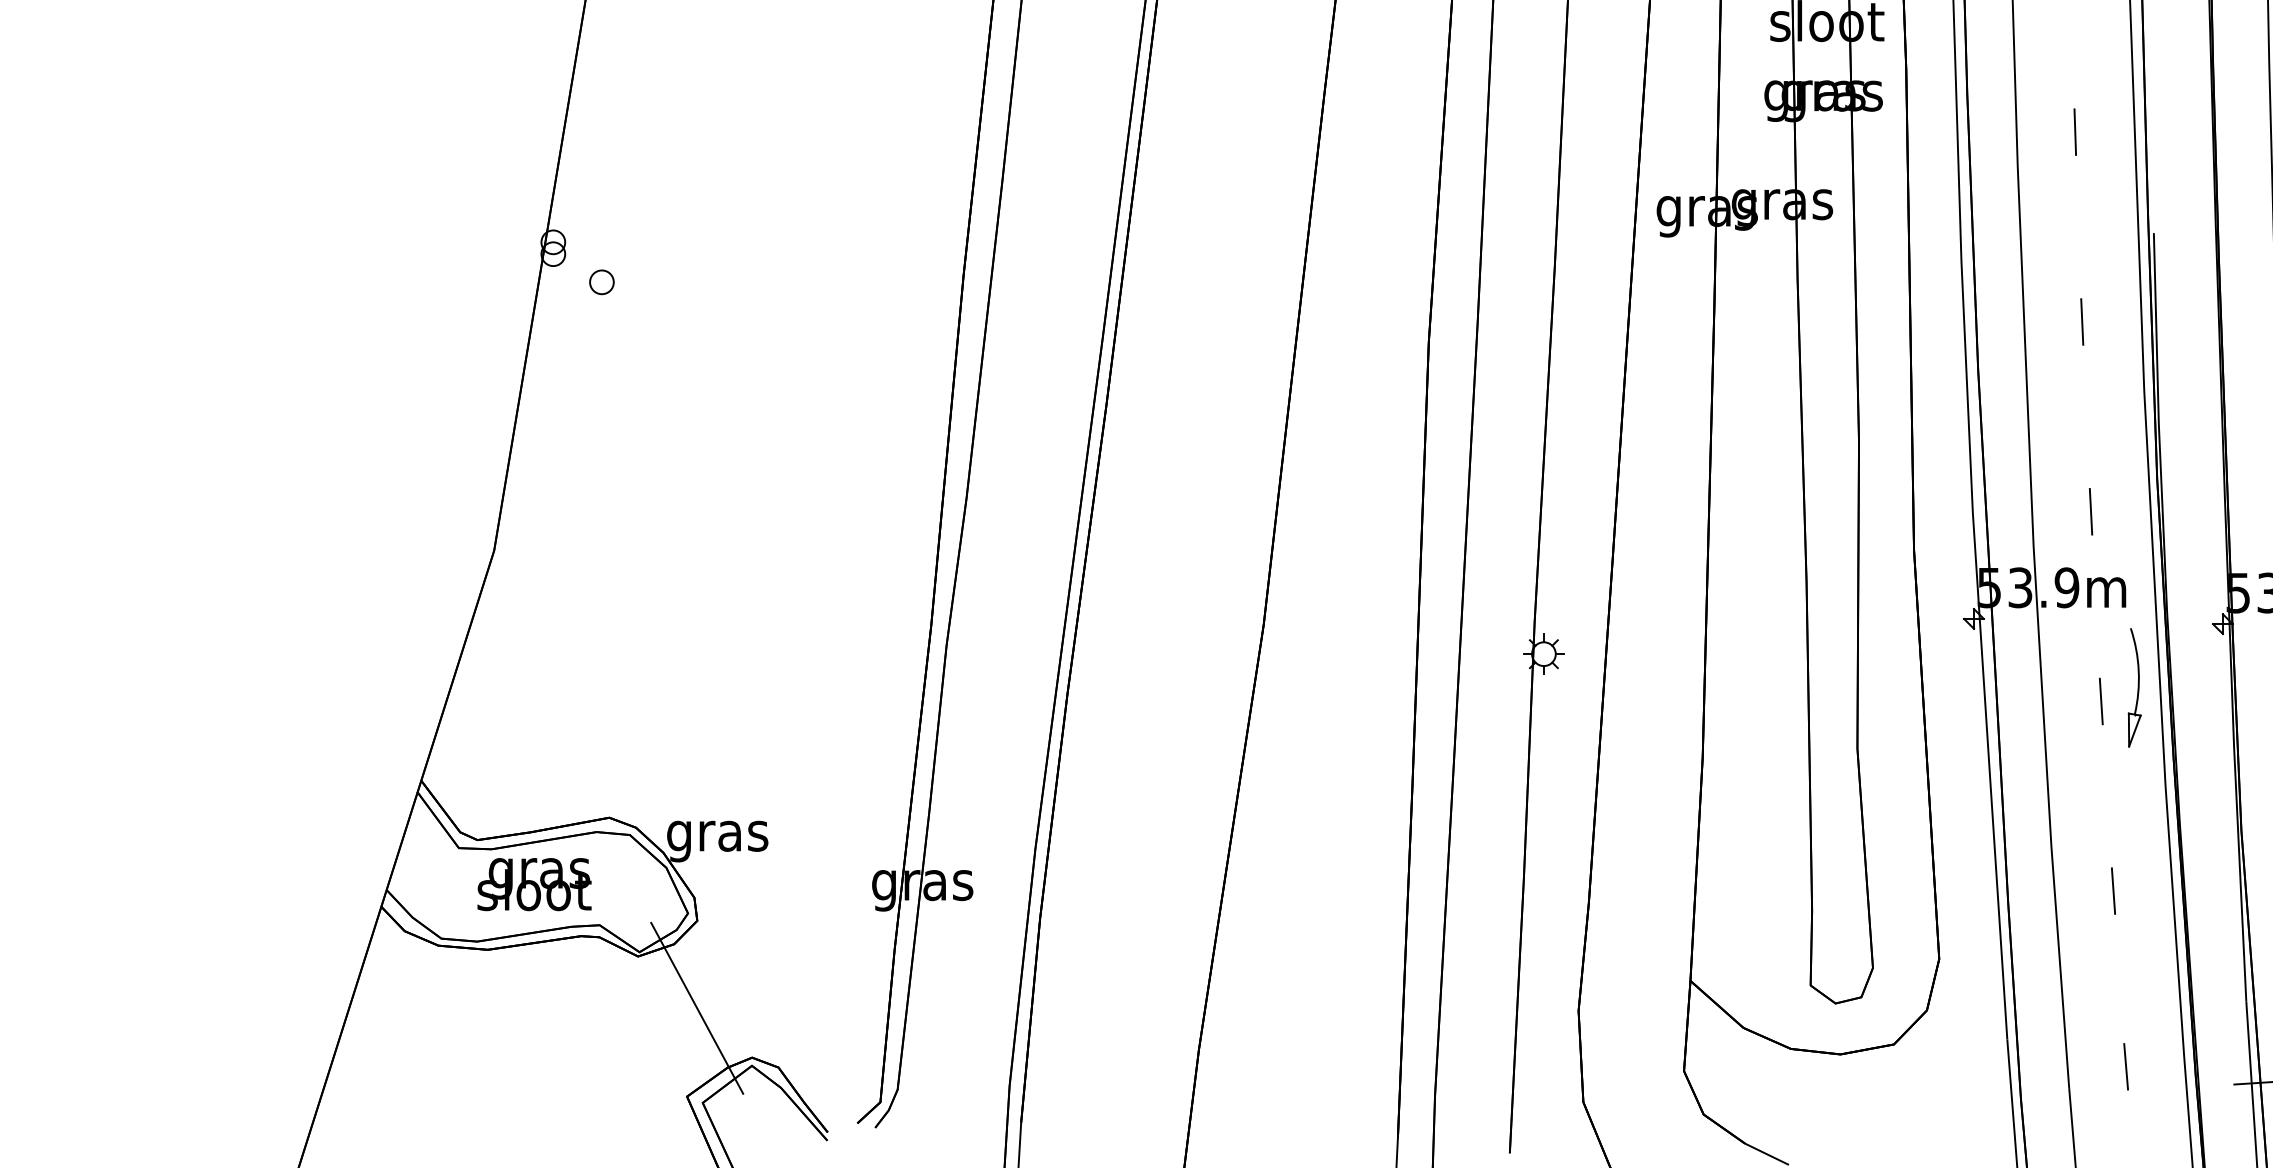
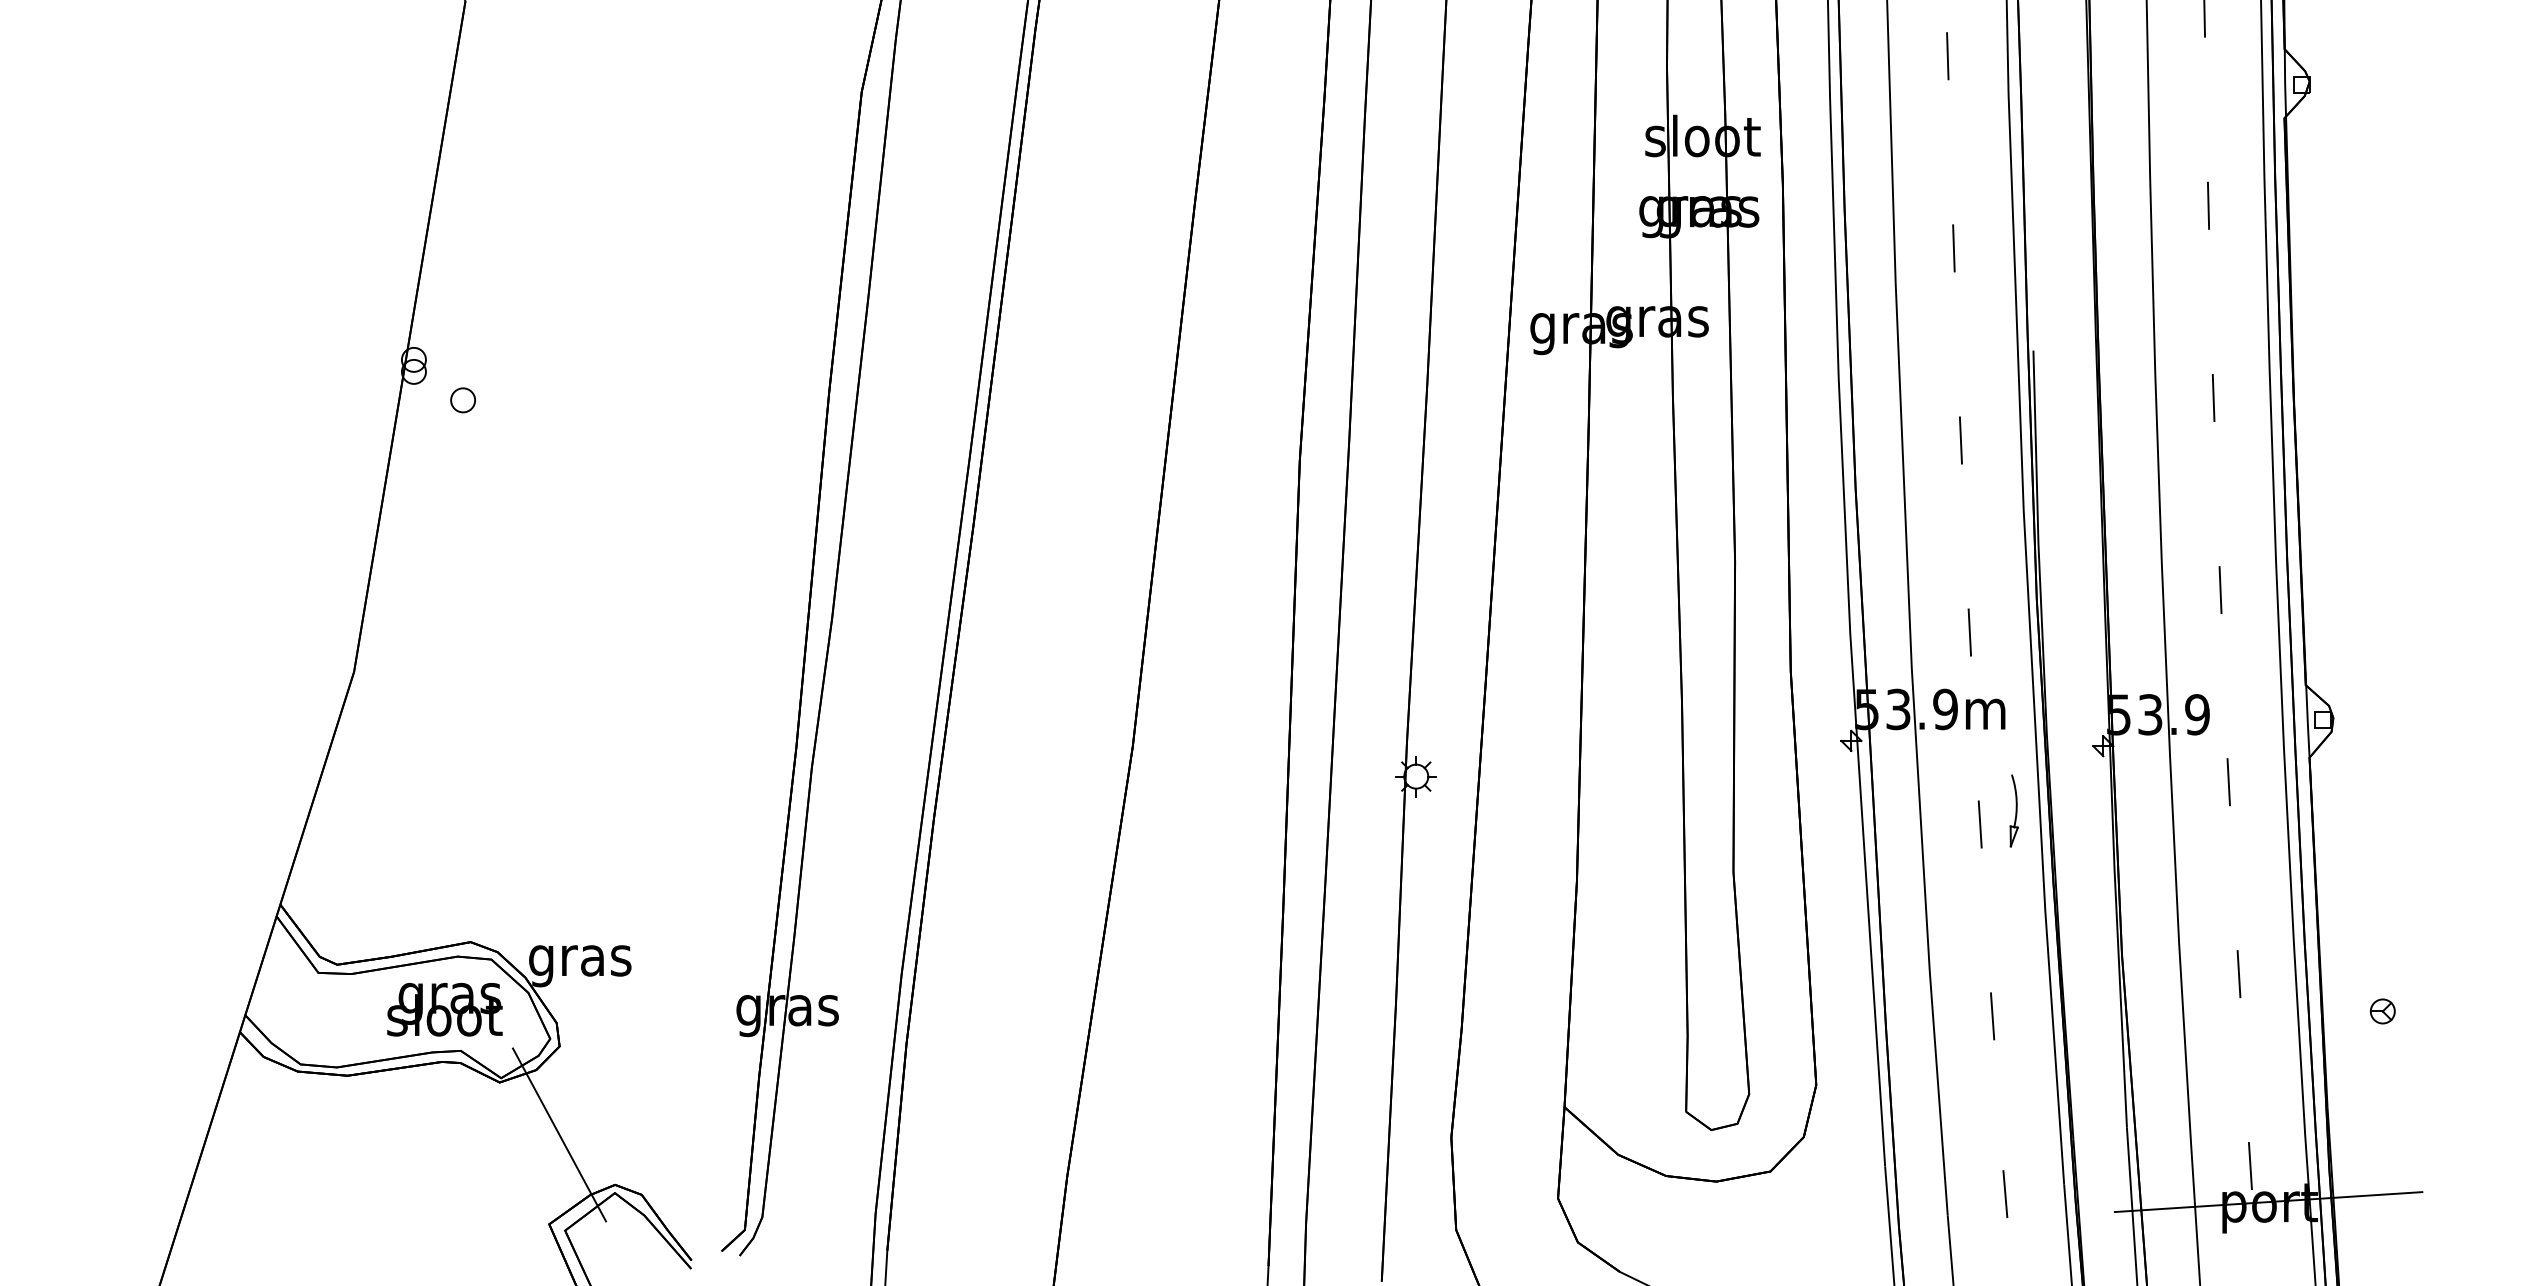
part: (2135, 687) -> (2014, 810), size x0.6
text: (534, 884) -> (444, 1009), moved

